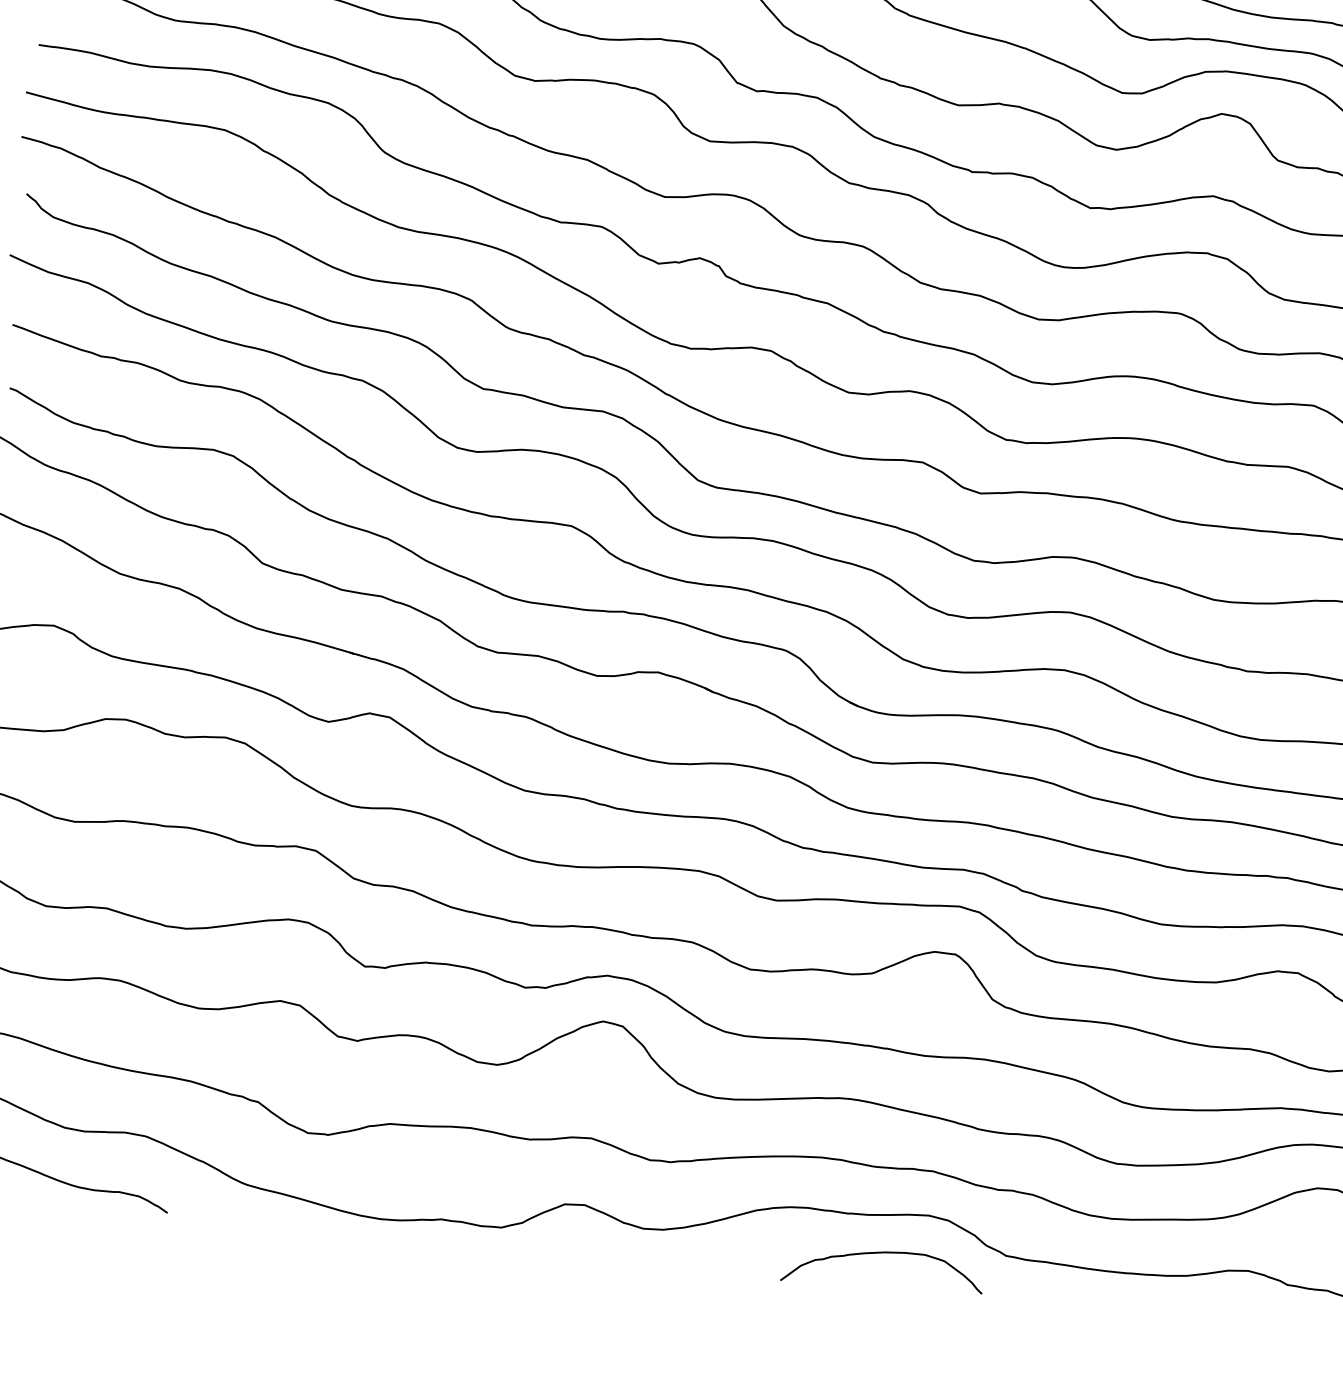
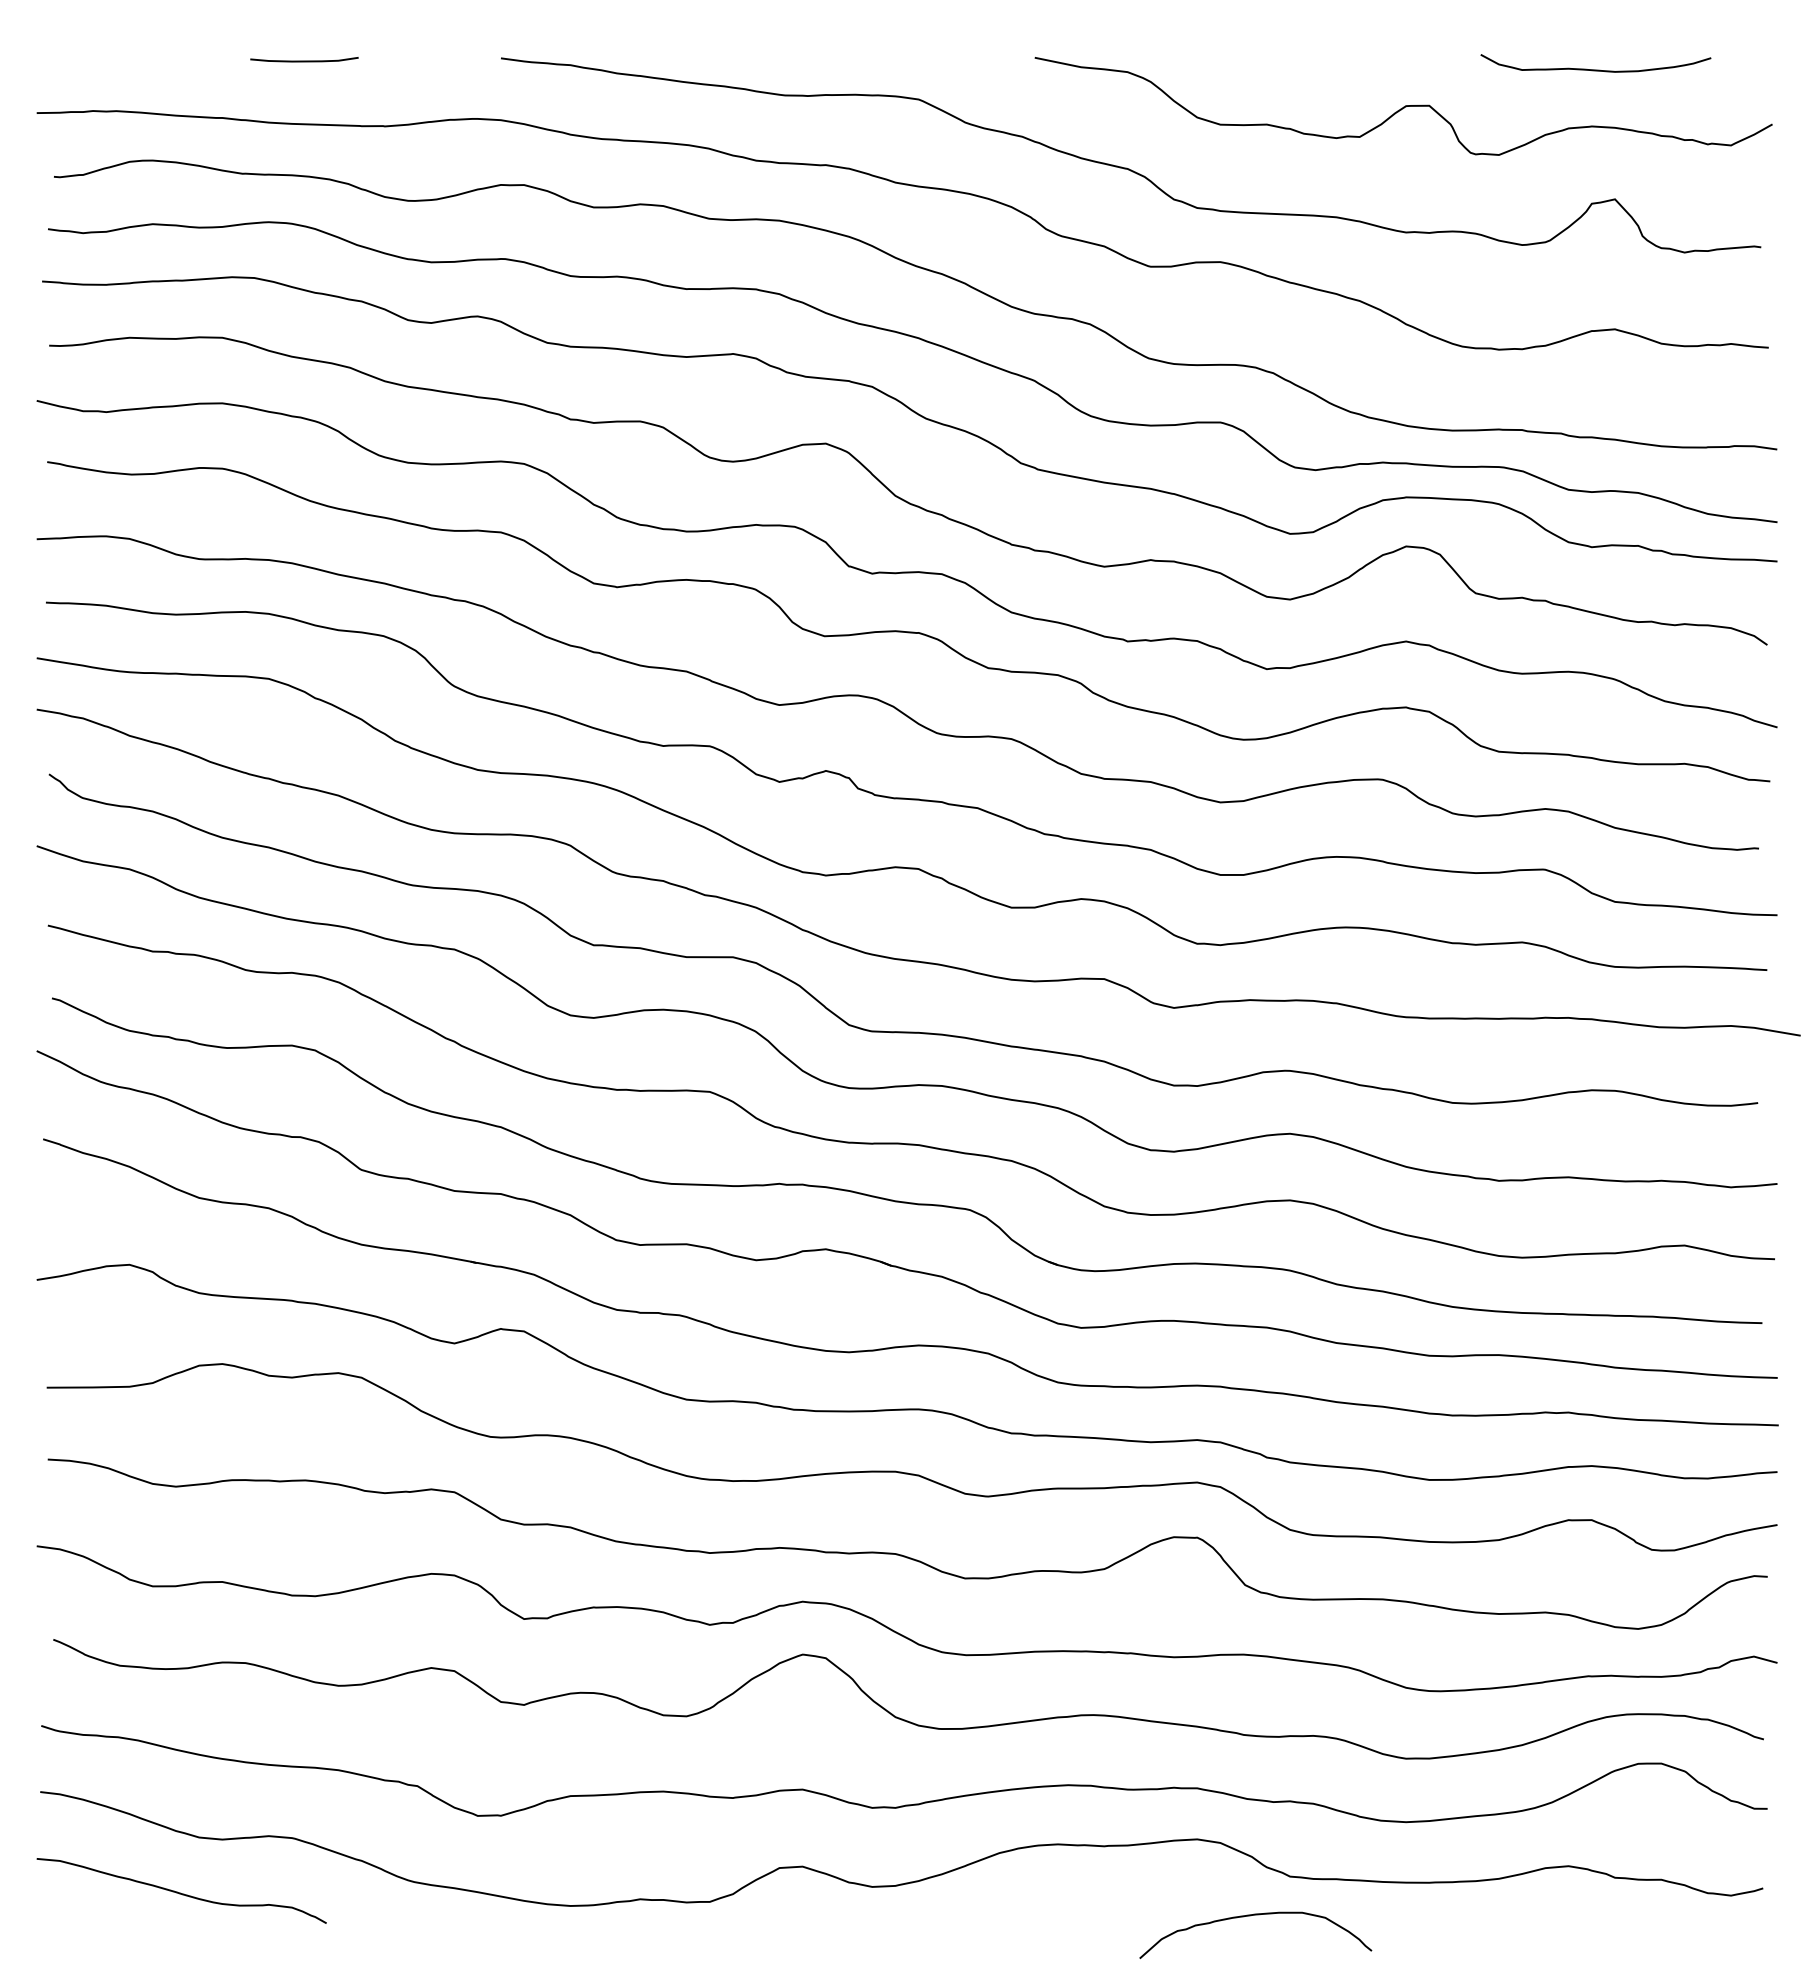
curve: (879, 1253) -> (1250, 1916), moved

